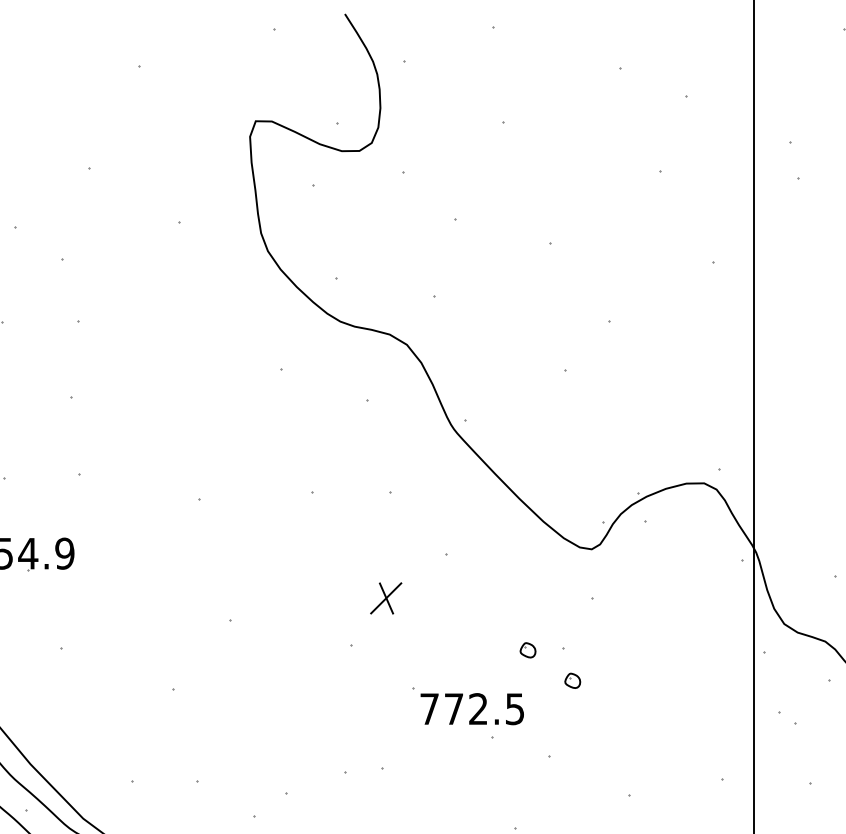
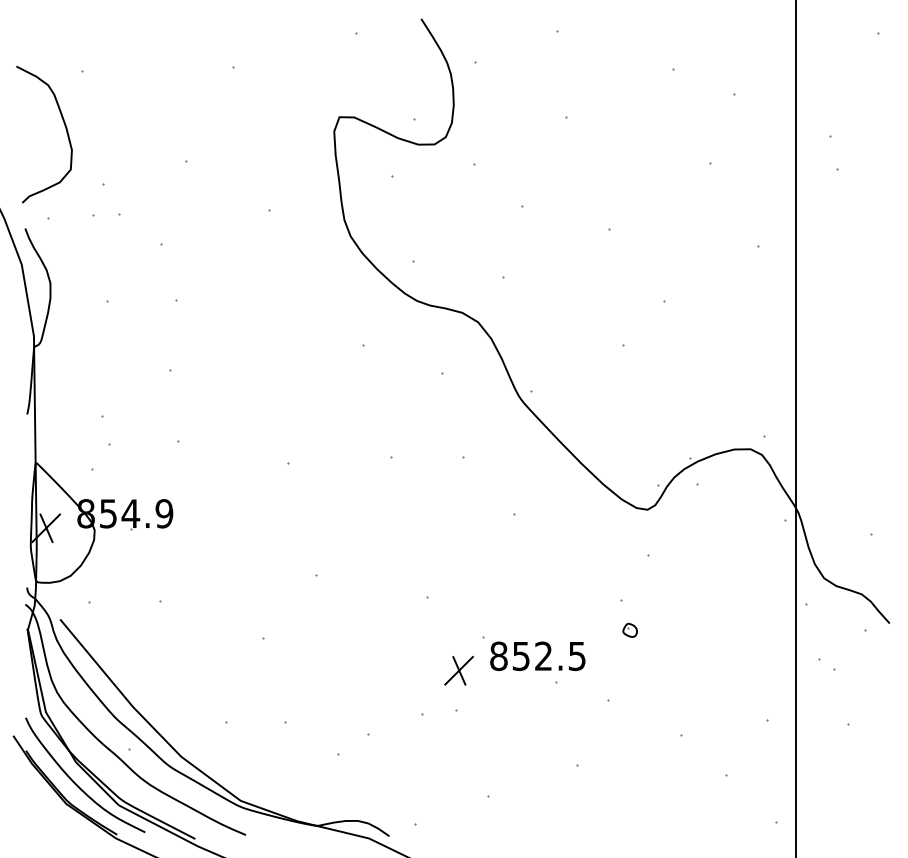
part: (385, 598) -> (458, 670), moved
part: (527, 649) -> (588, 601), removed
text: (441, 709) -> (509, 656), 772.5 -> 852.5

